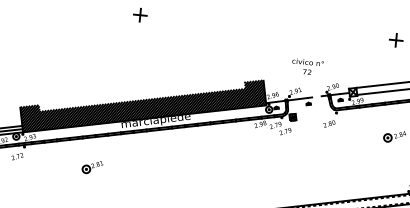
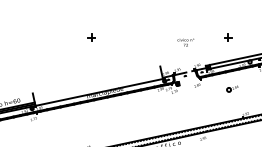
text: (306, 66) -> (185, 42), moved
hatch: (142, 105) -> (97, 85), removed
part: (91, 168) -> (73, 121), removed

